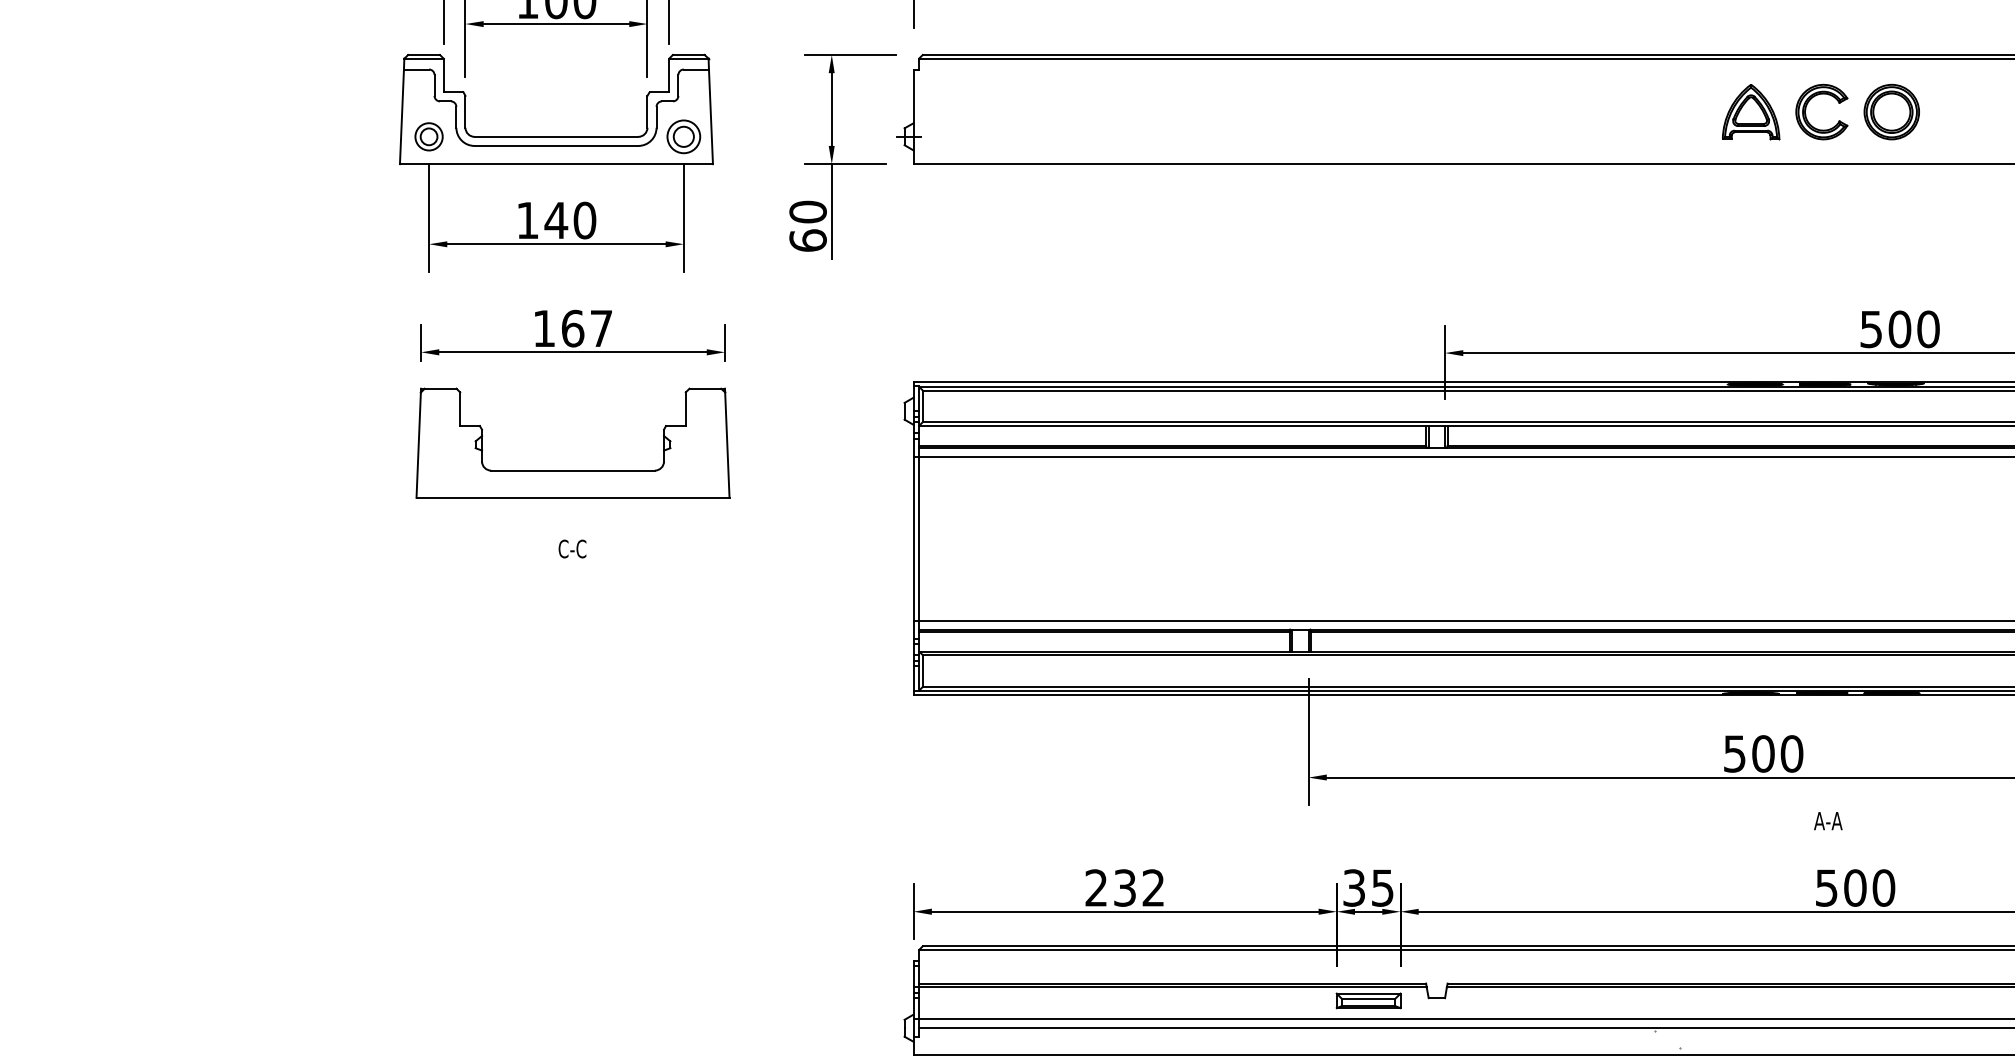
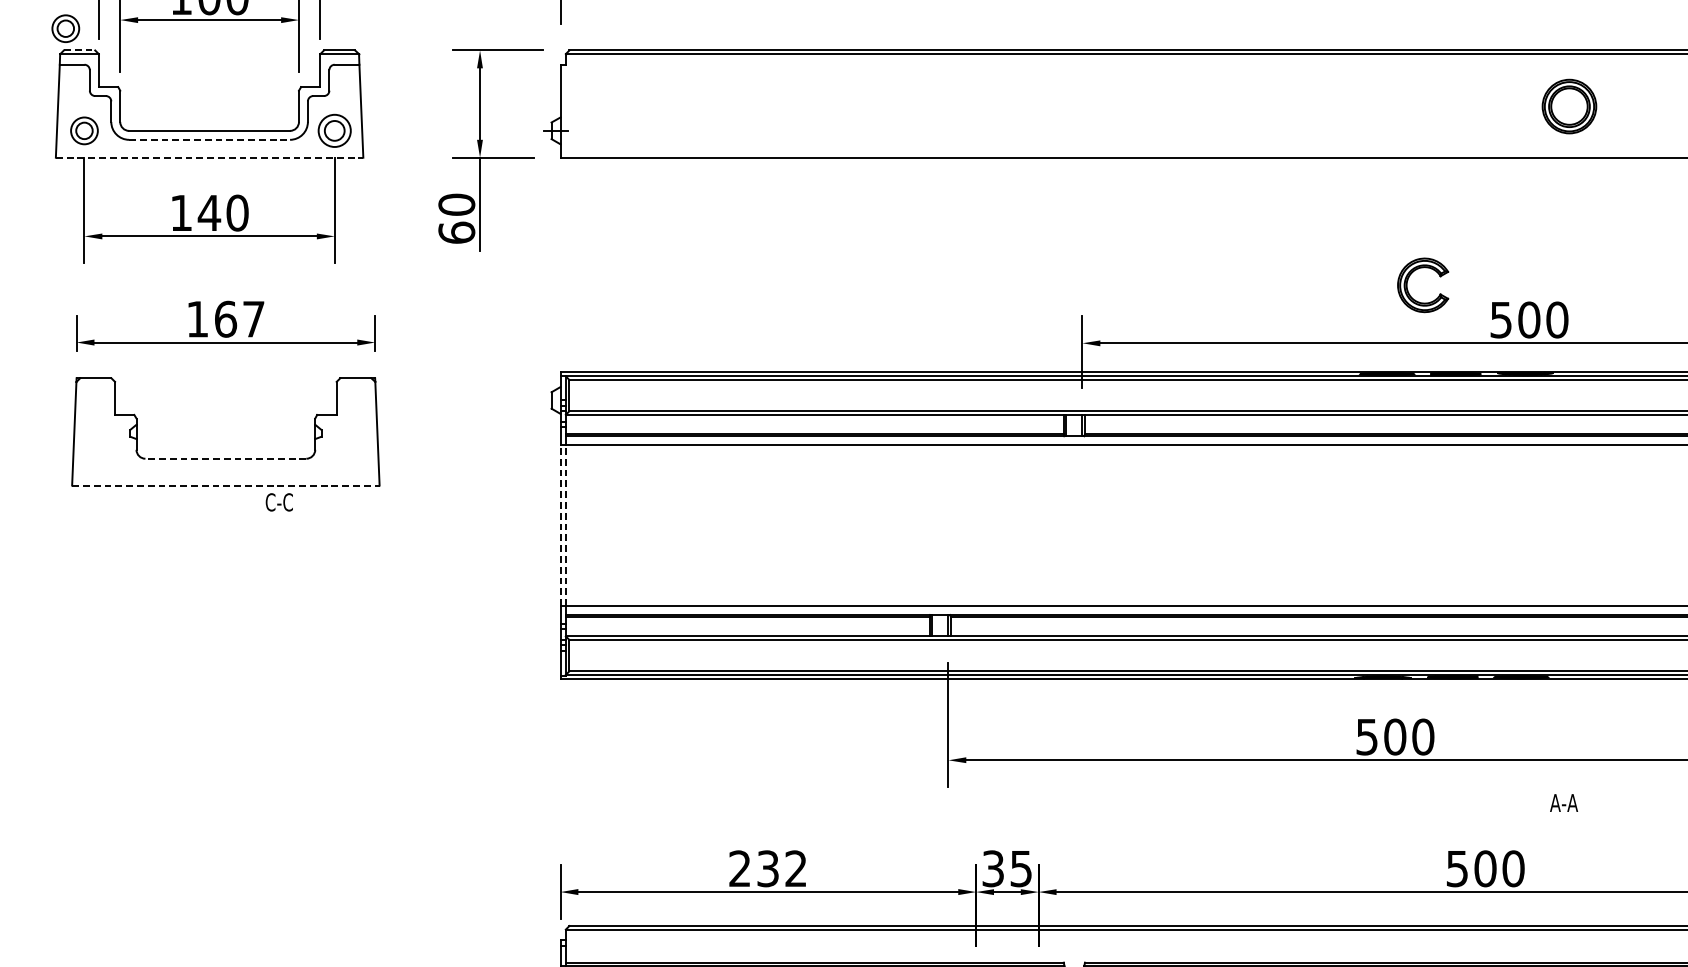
part: (409, 32) -> (65, 28), added
line: (424, 54) -> (79, 50), solid -> dashed
part: (1806, 109) -> (1408, 282), moved
part: (1891, 111) -> (1569, 105), moved
part: (1750, 112) -> (1382, 106), removed
line: (556, 145) -> (209, 139), solid -> dashed
line: (556, 164) -> (209, 158), solid -> dashed
line: (573, 470) -> (226, 458), solid -> dashed
line: (573, 497) -> (226, 485), solid -> dashed
line: (913, 538) -> (560, 525), solid -> dashed
line: (919, 538) -> (566, 525), solid -> dashed
text: (572, 548) -> (279, 501), moved
text: (1828, 821) -> (1564, 803), moved

